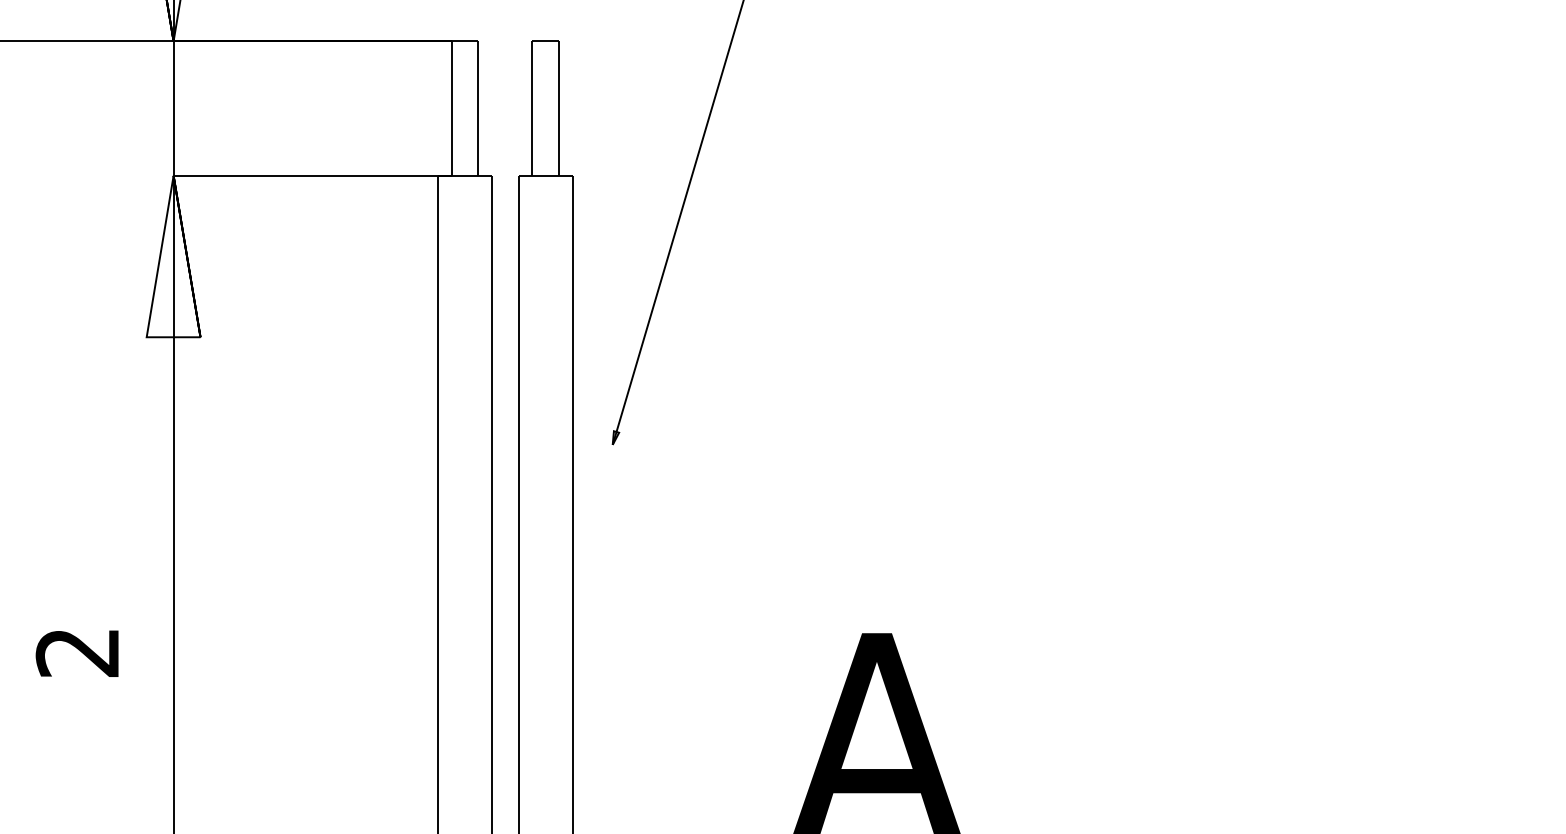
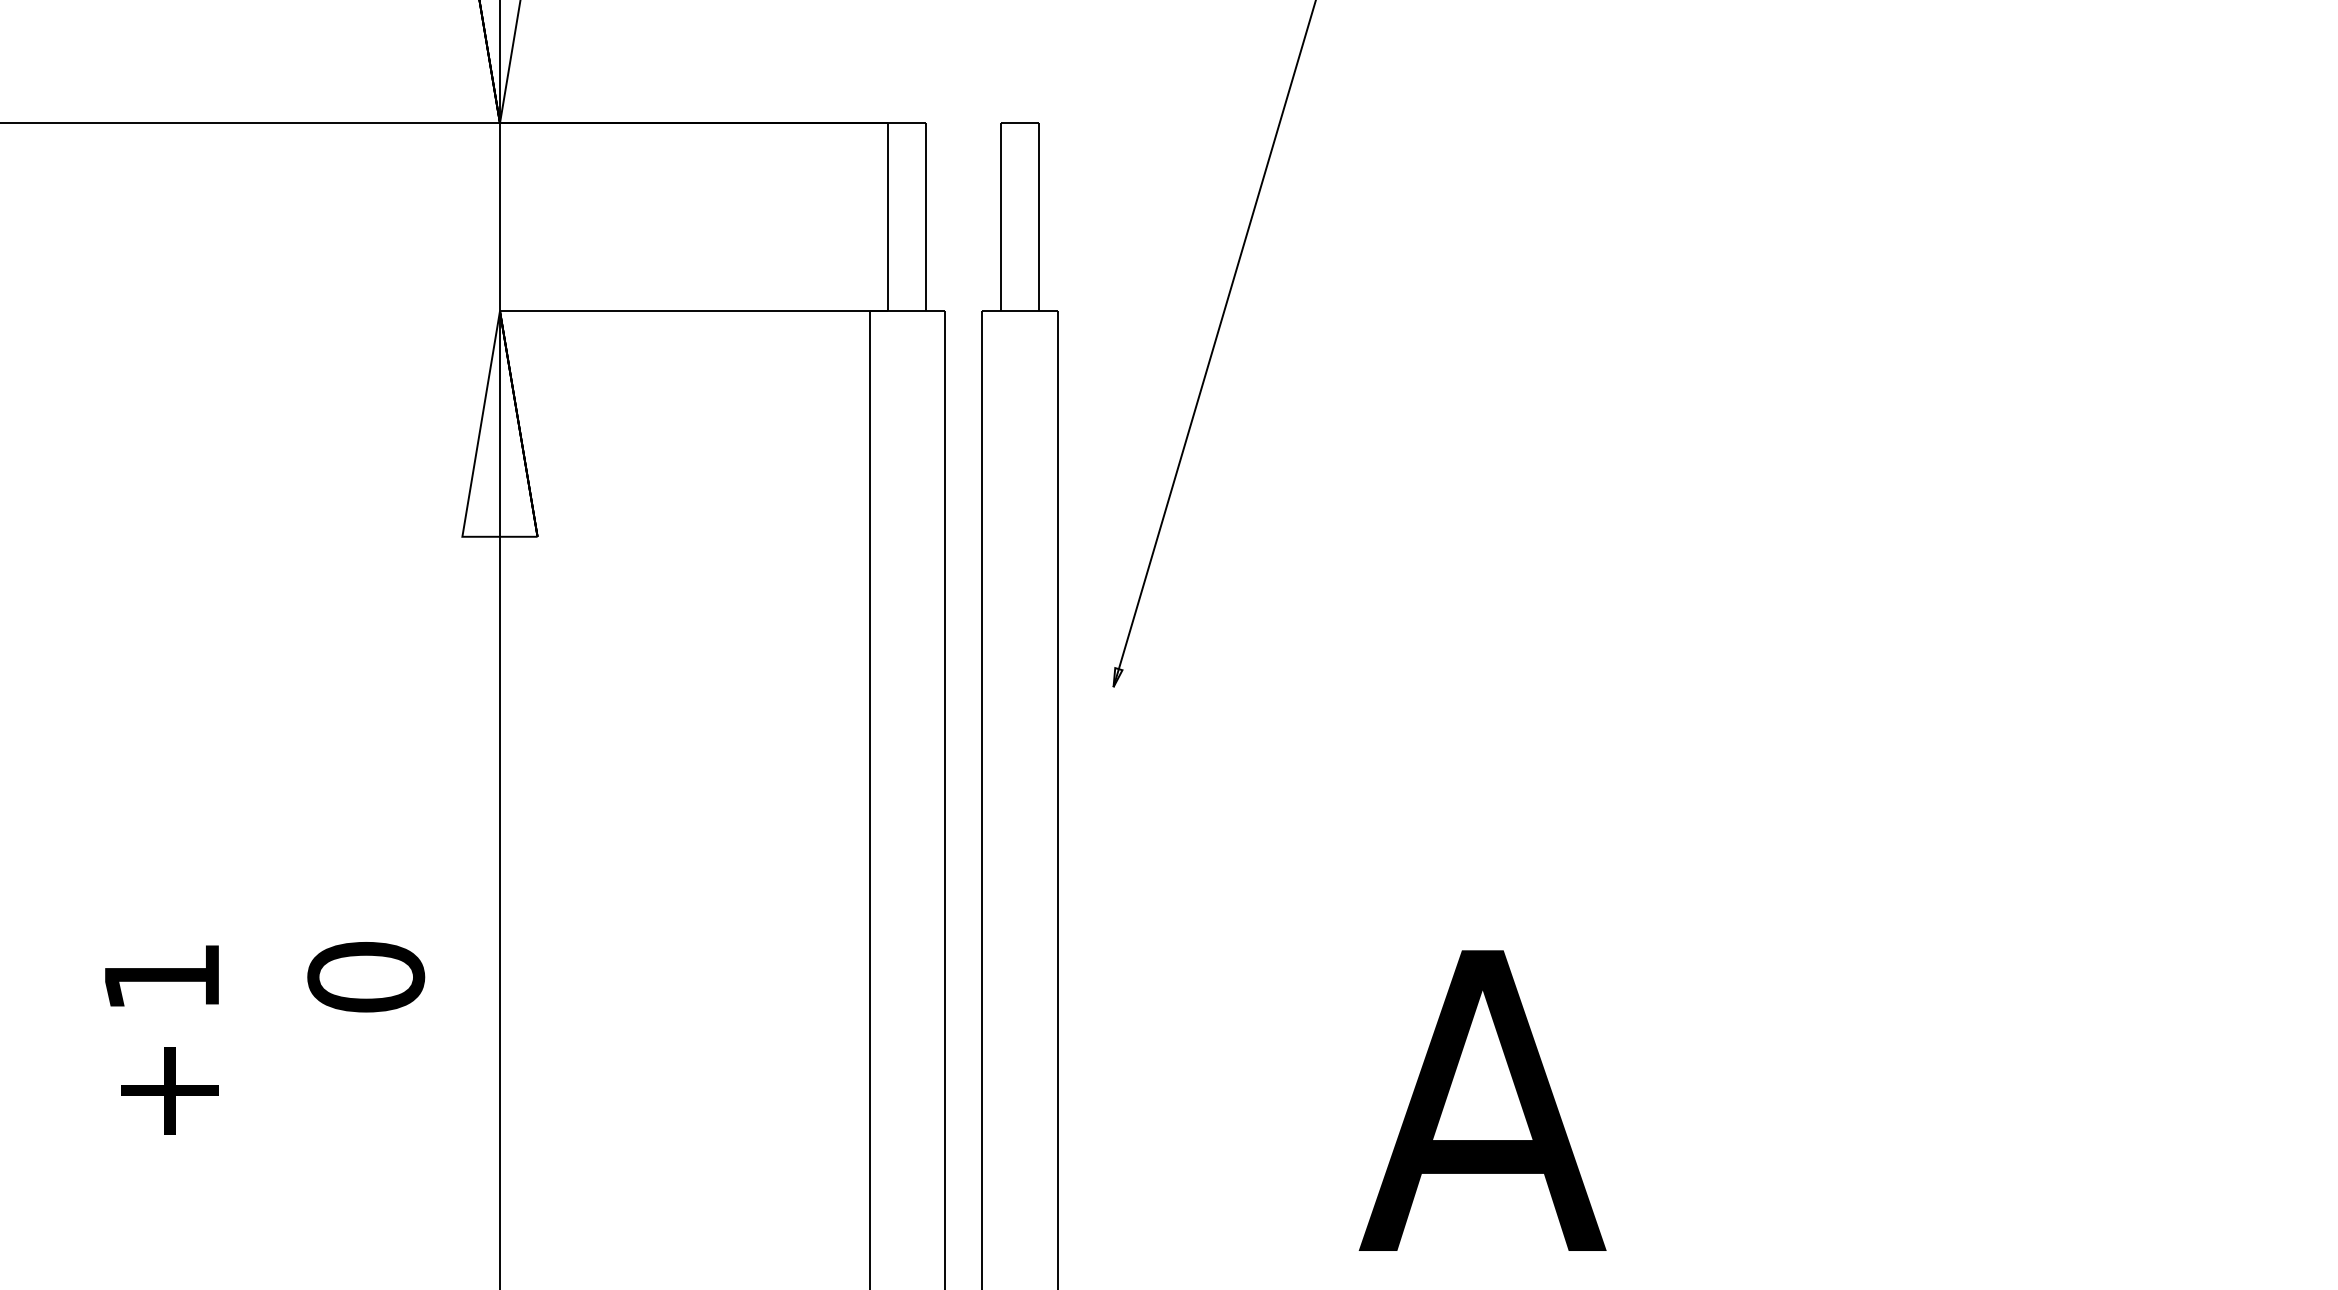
text: (78, 652) -> (366, 977), 2 -> 0

